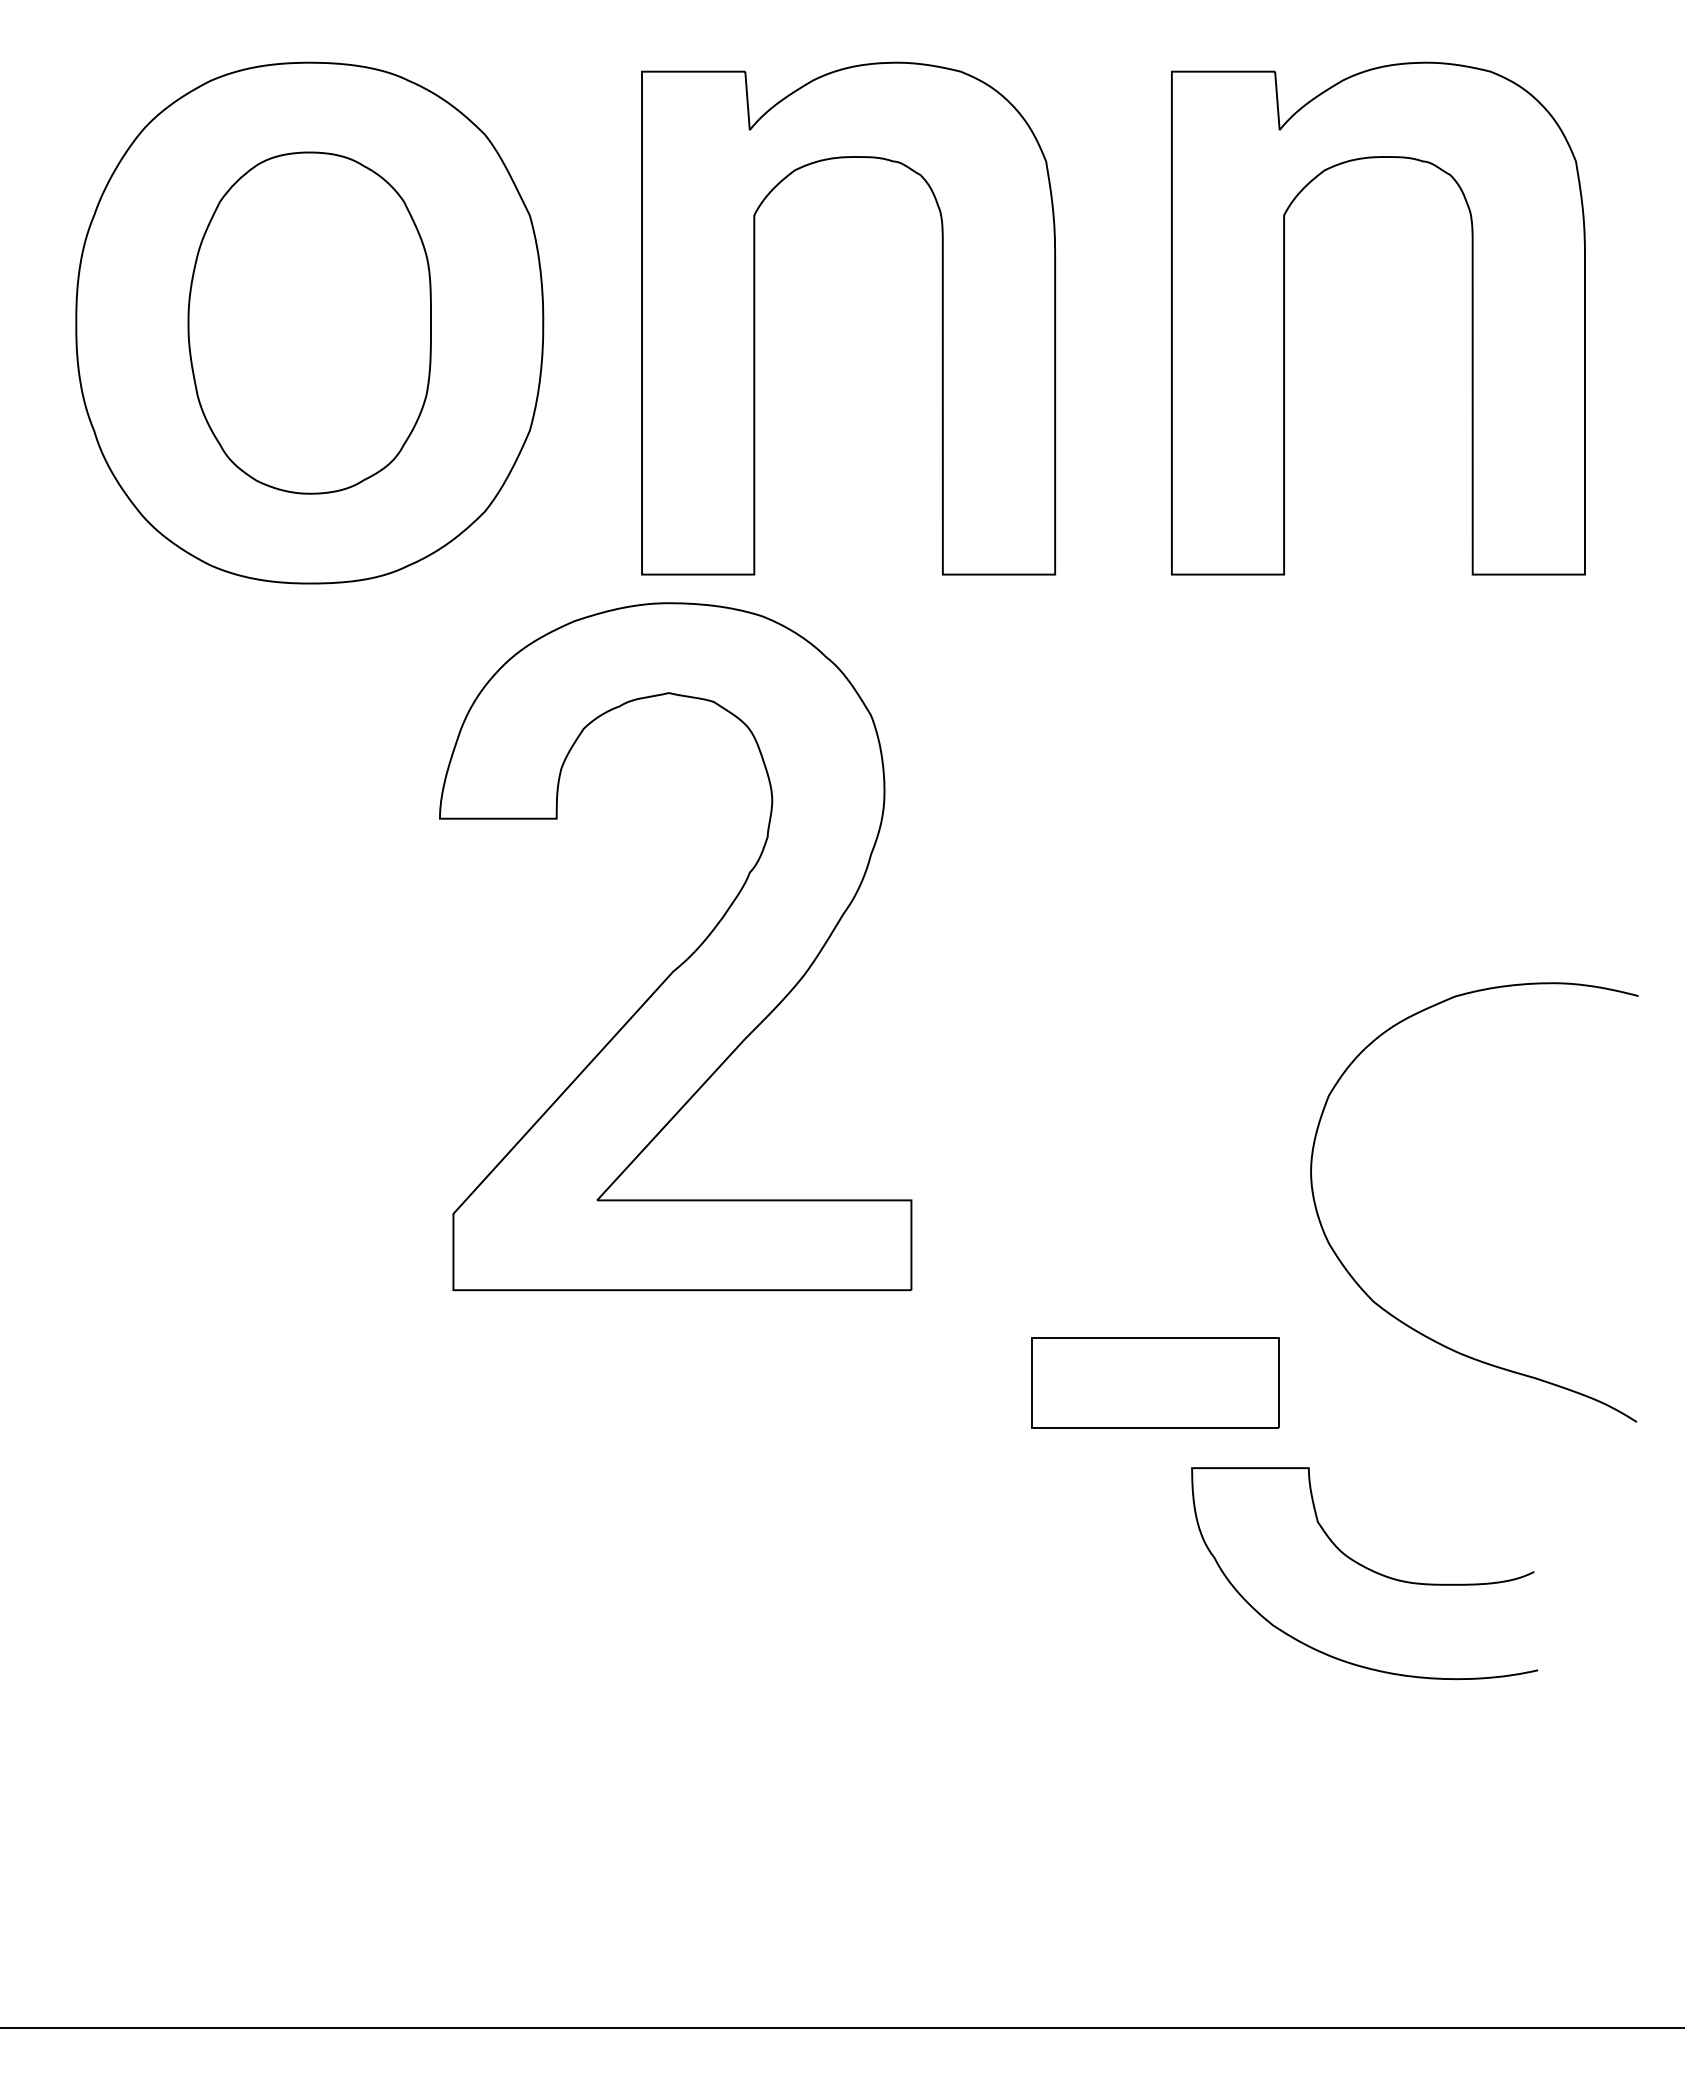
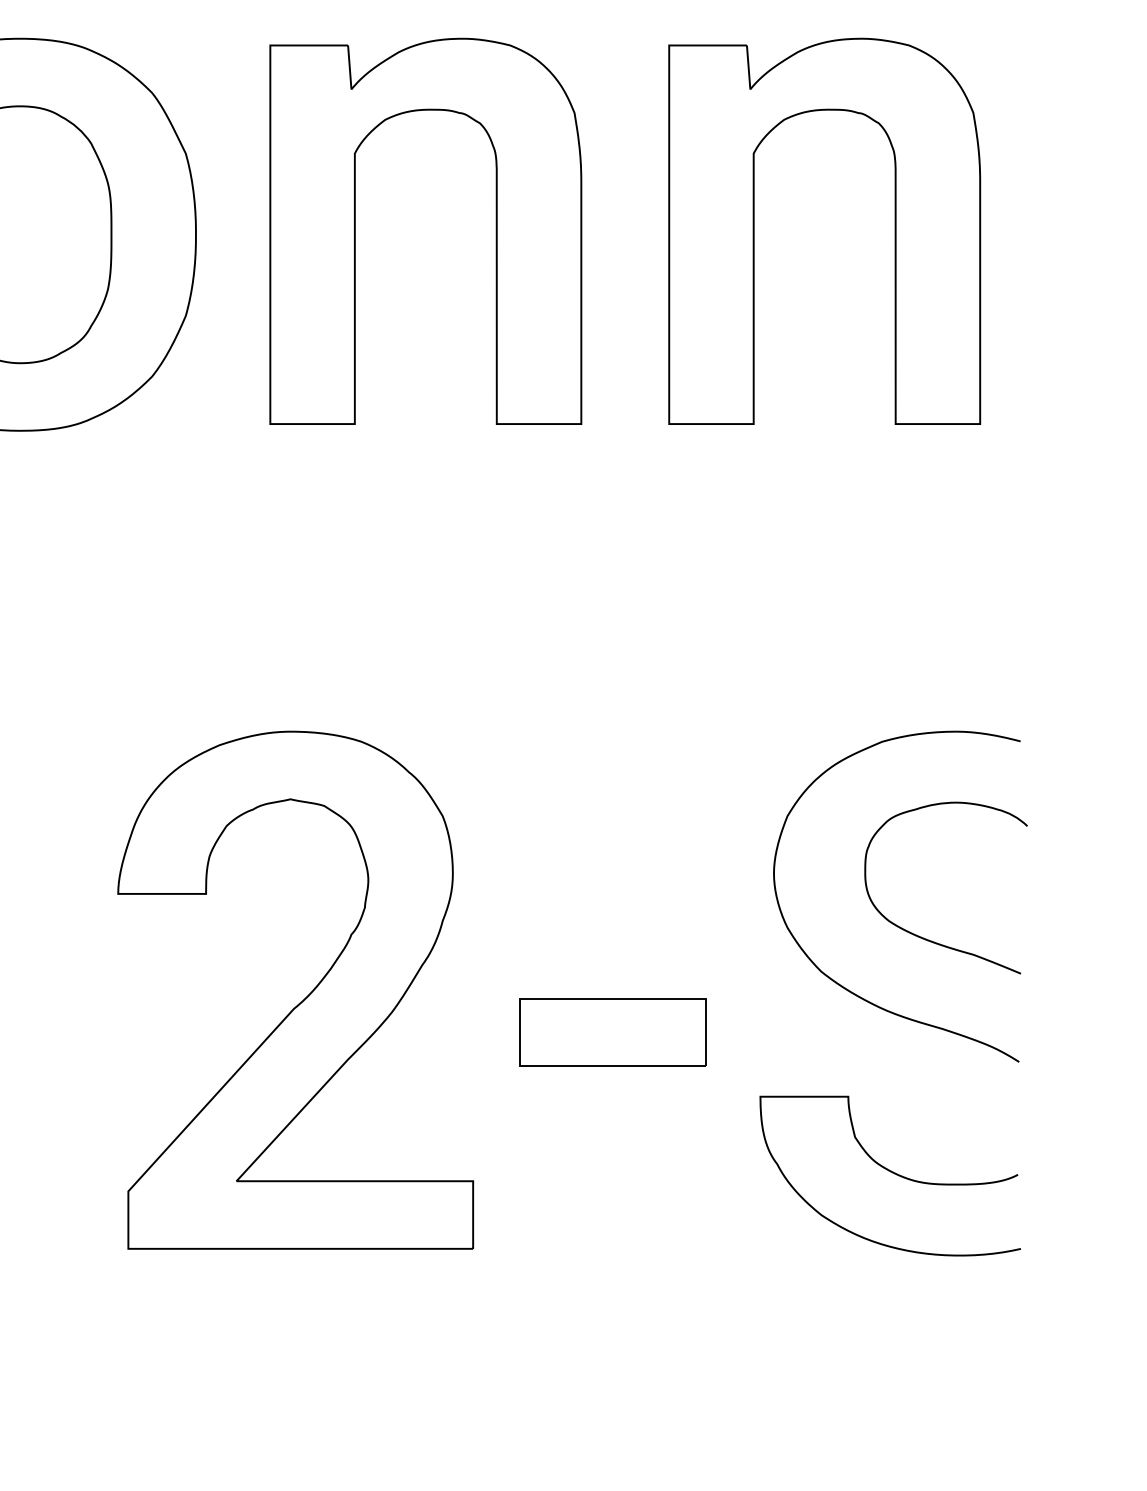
part: (687, 957) -> (304, 998), moved
curve: (1511, 1257) -> (924, 938), added
part: (1155, 1382) -> (613, 1032), moved
curve: (1367, 1569) -> (892, 1173), moved

